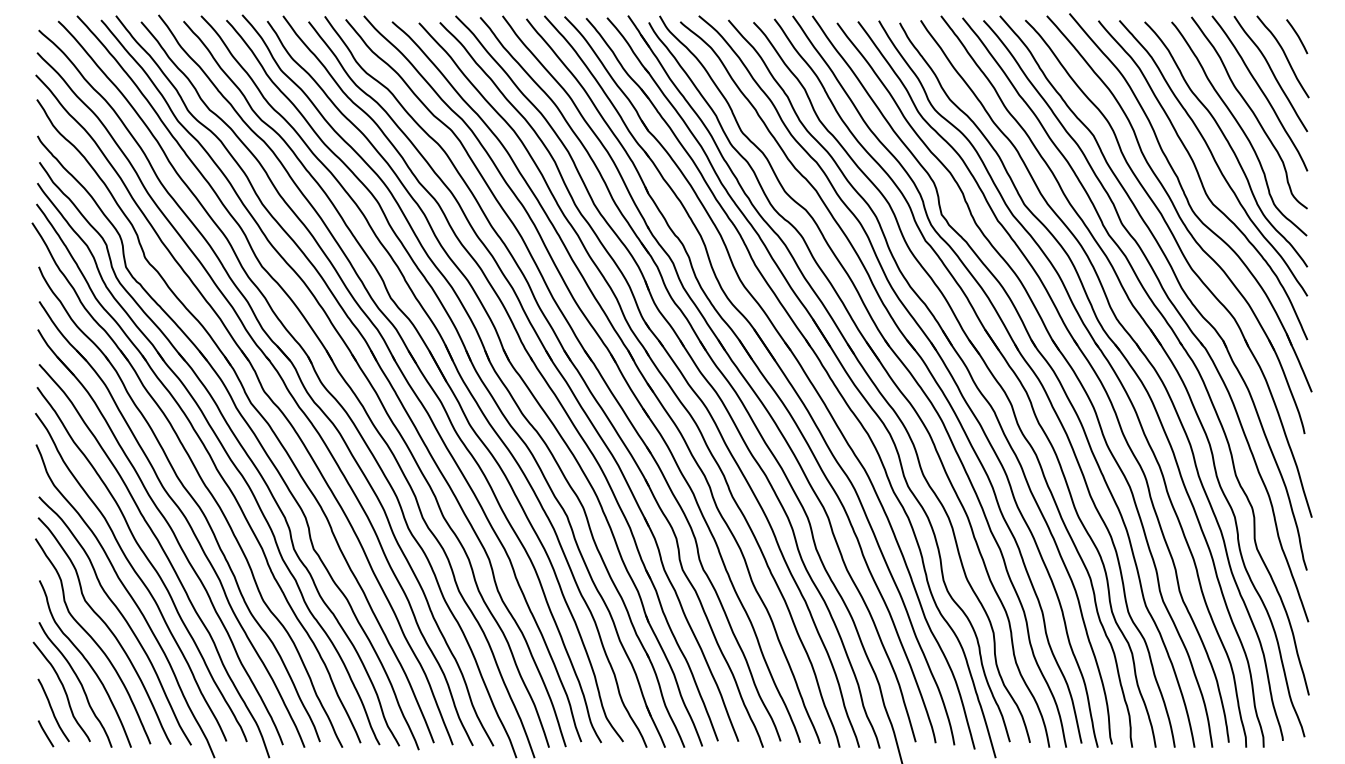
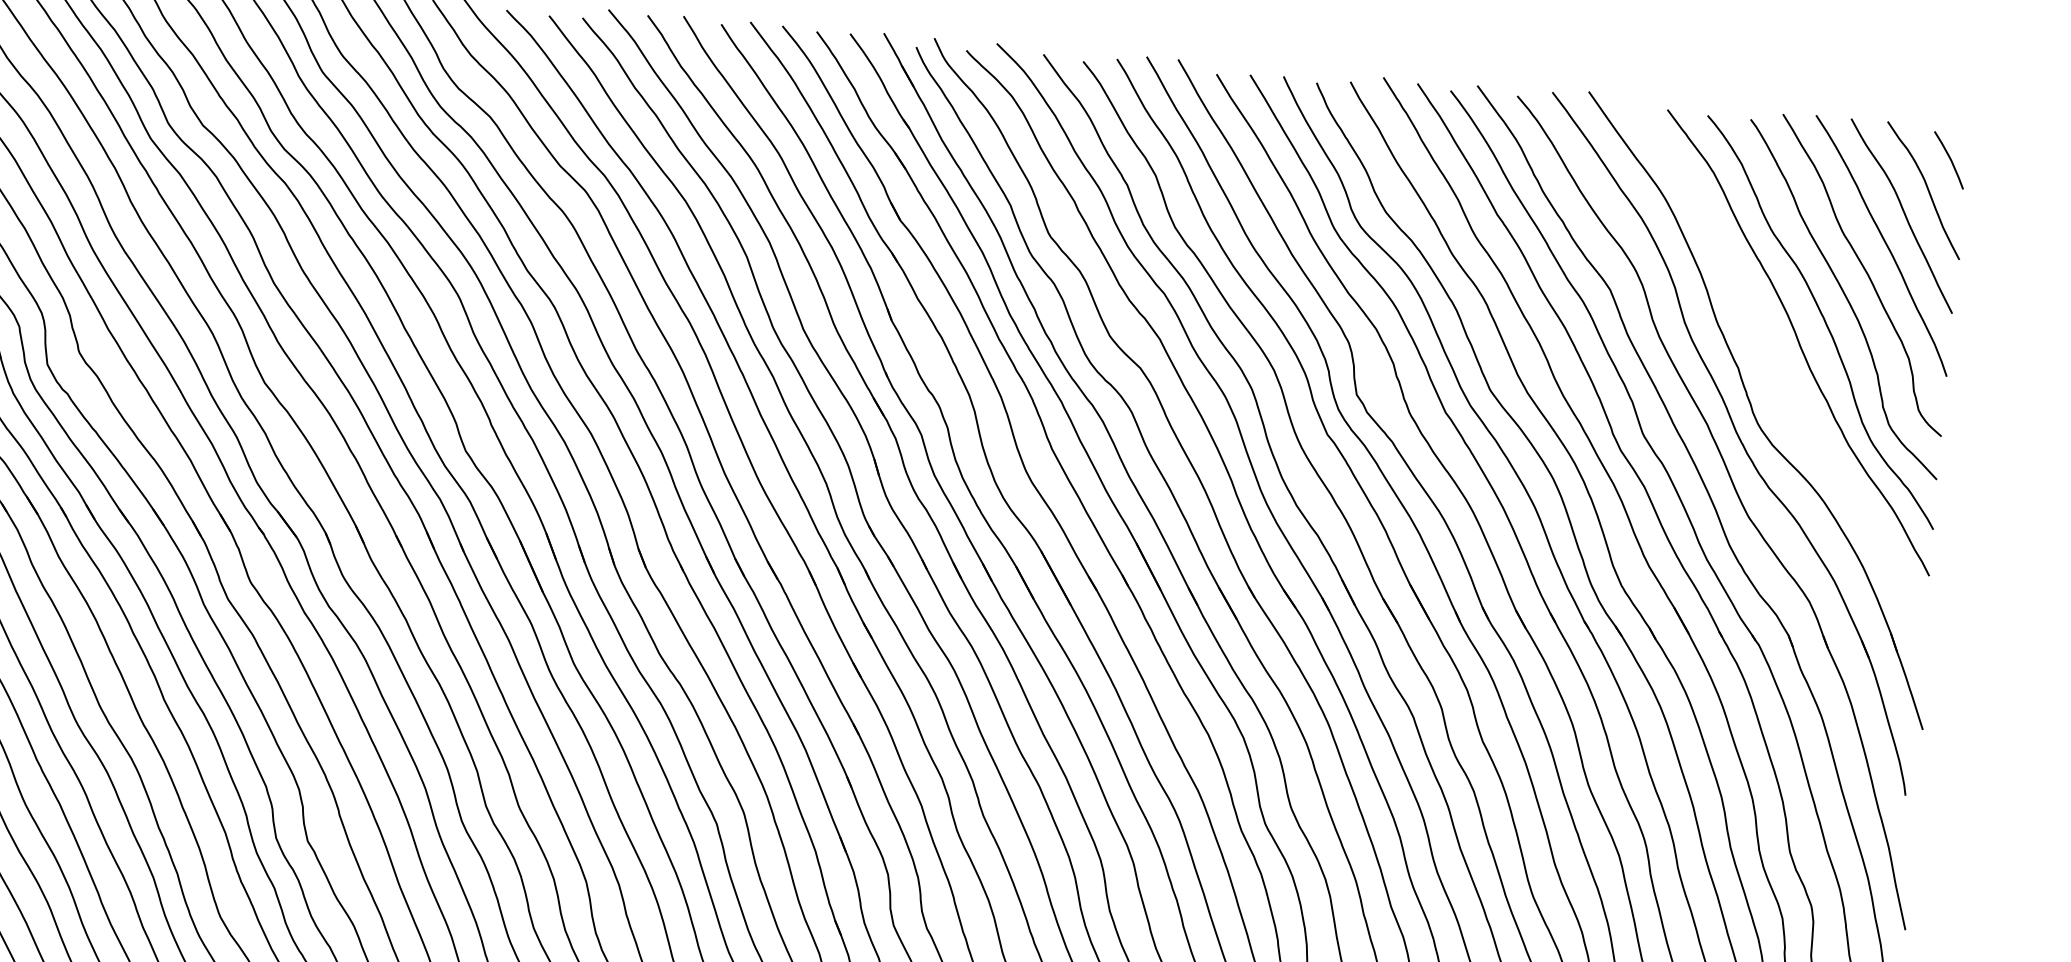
curve: (1202, 181) -> (1777, 378), removed

